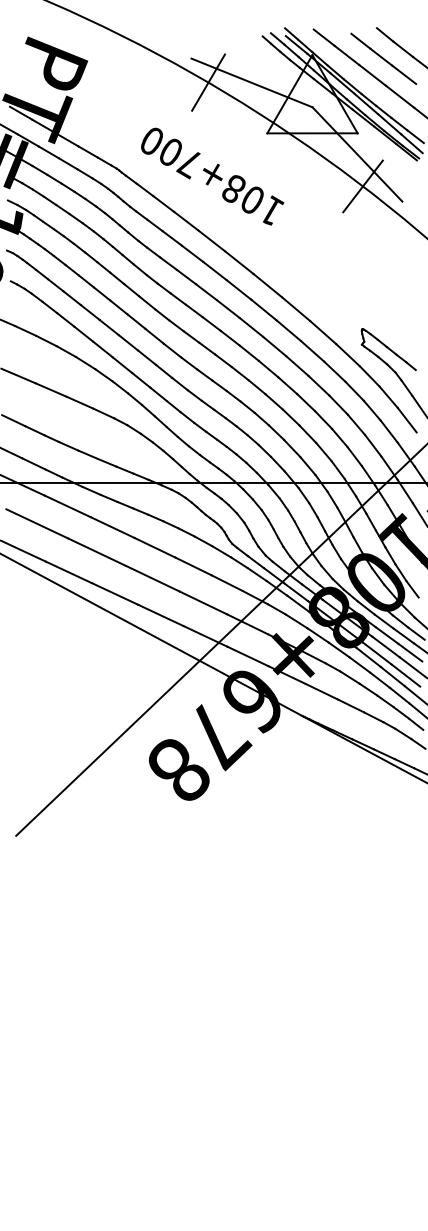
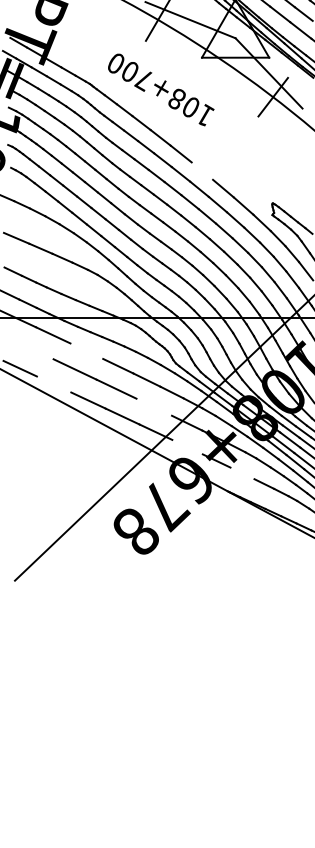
line: (267, 285) -> (202, 170), removed
line: (37, 523) -> (30, 348), removed
line: (112, 527) -> (86, 351), removed
line: (68, 572) -> (53, 384), removed
line: (203, 602) -> (154, 406), removed
line: (247, 656) -> (187, 447), removed
line: (321, 691) -> (242, 473), removed

